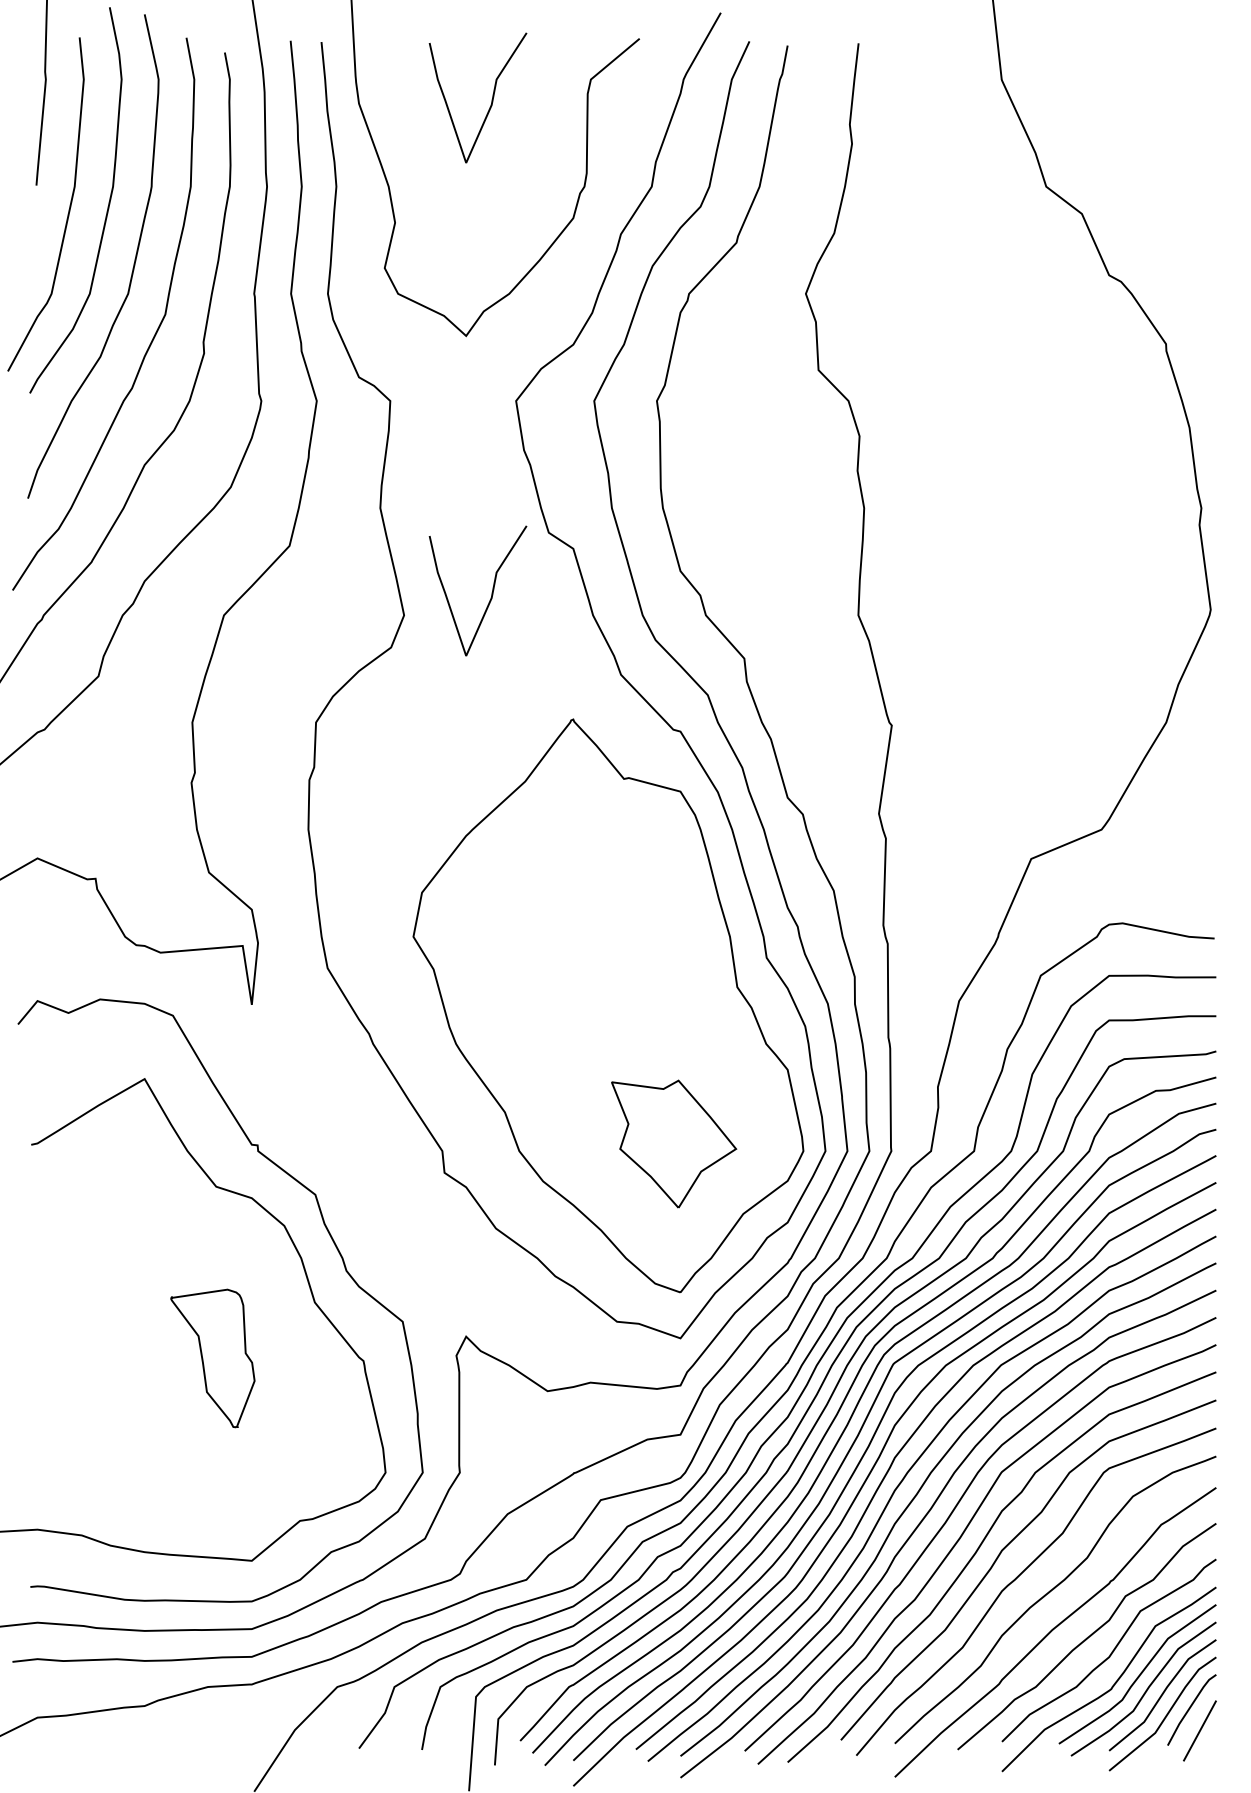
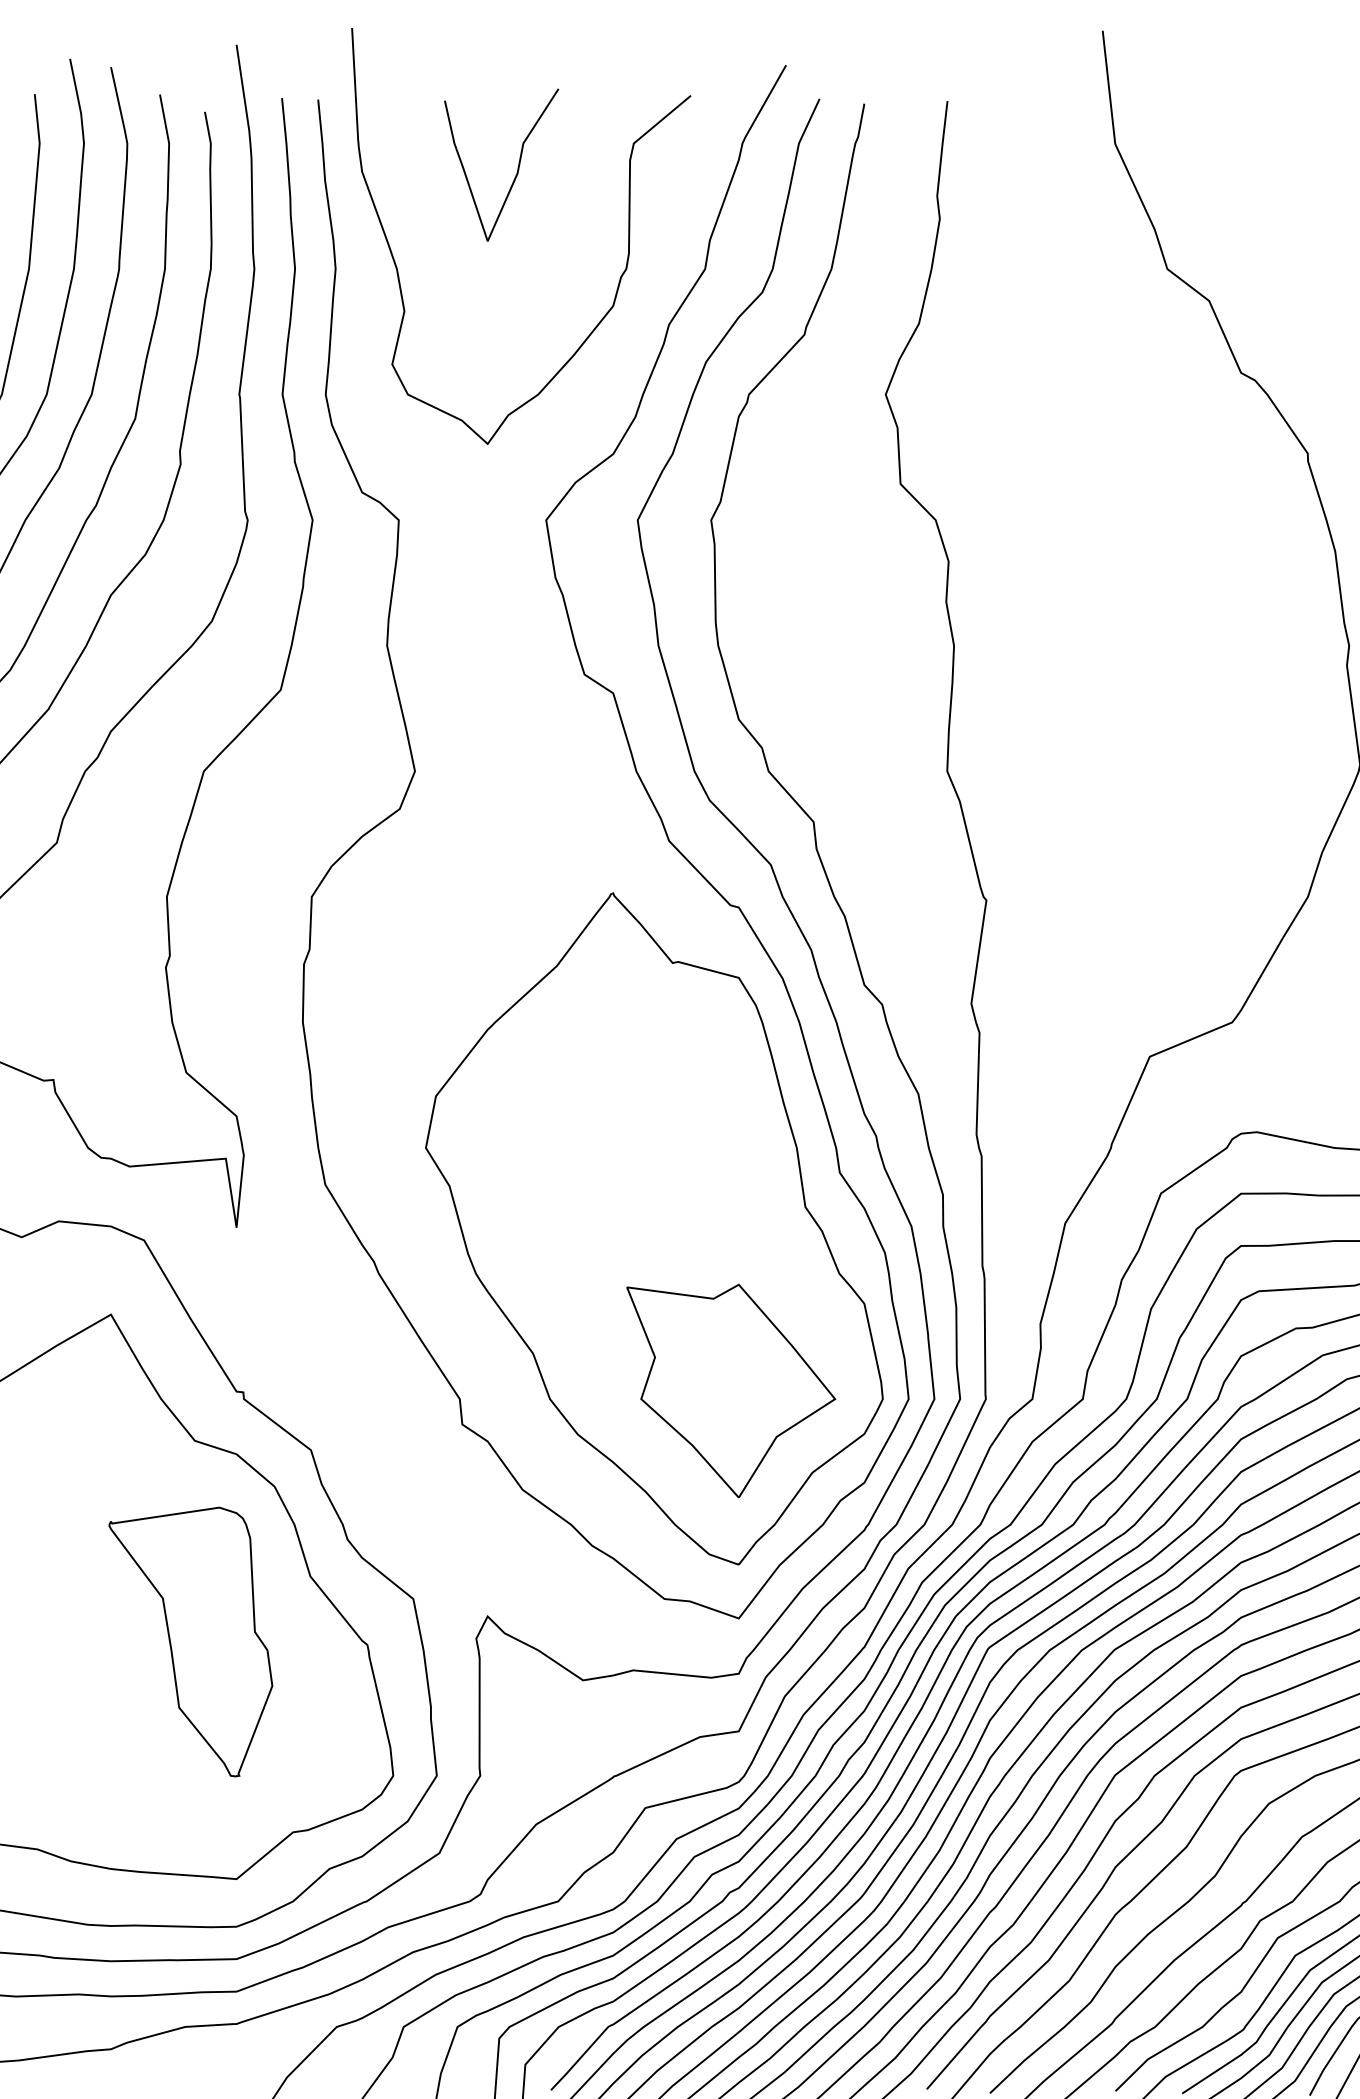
curve: (491, 592) -> (517, 744), removed
part: (673, 1143) -> (730, 1390), size x1.43
part: (212, 1358) -> (190, 1642), size x1.67

